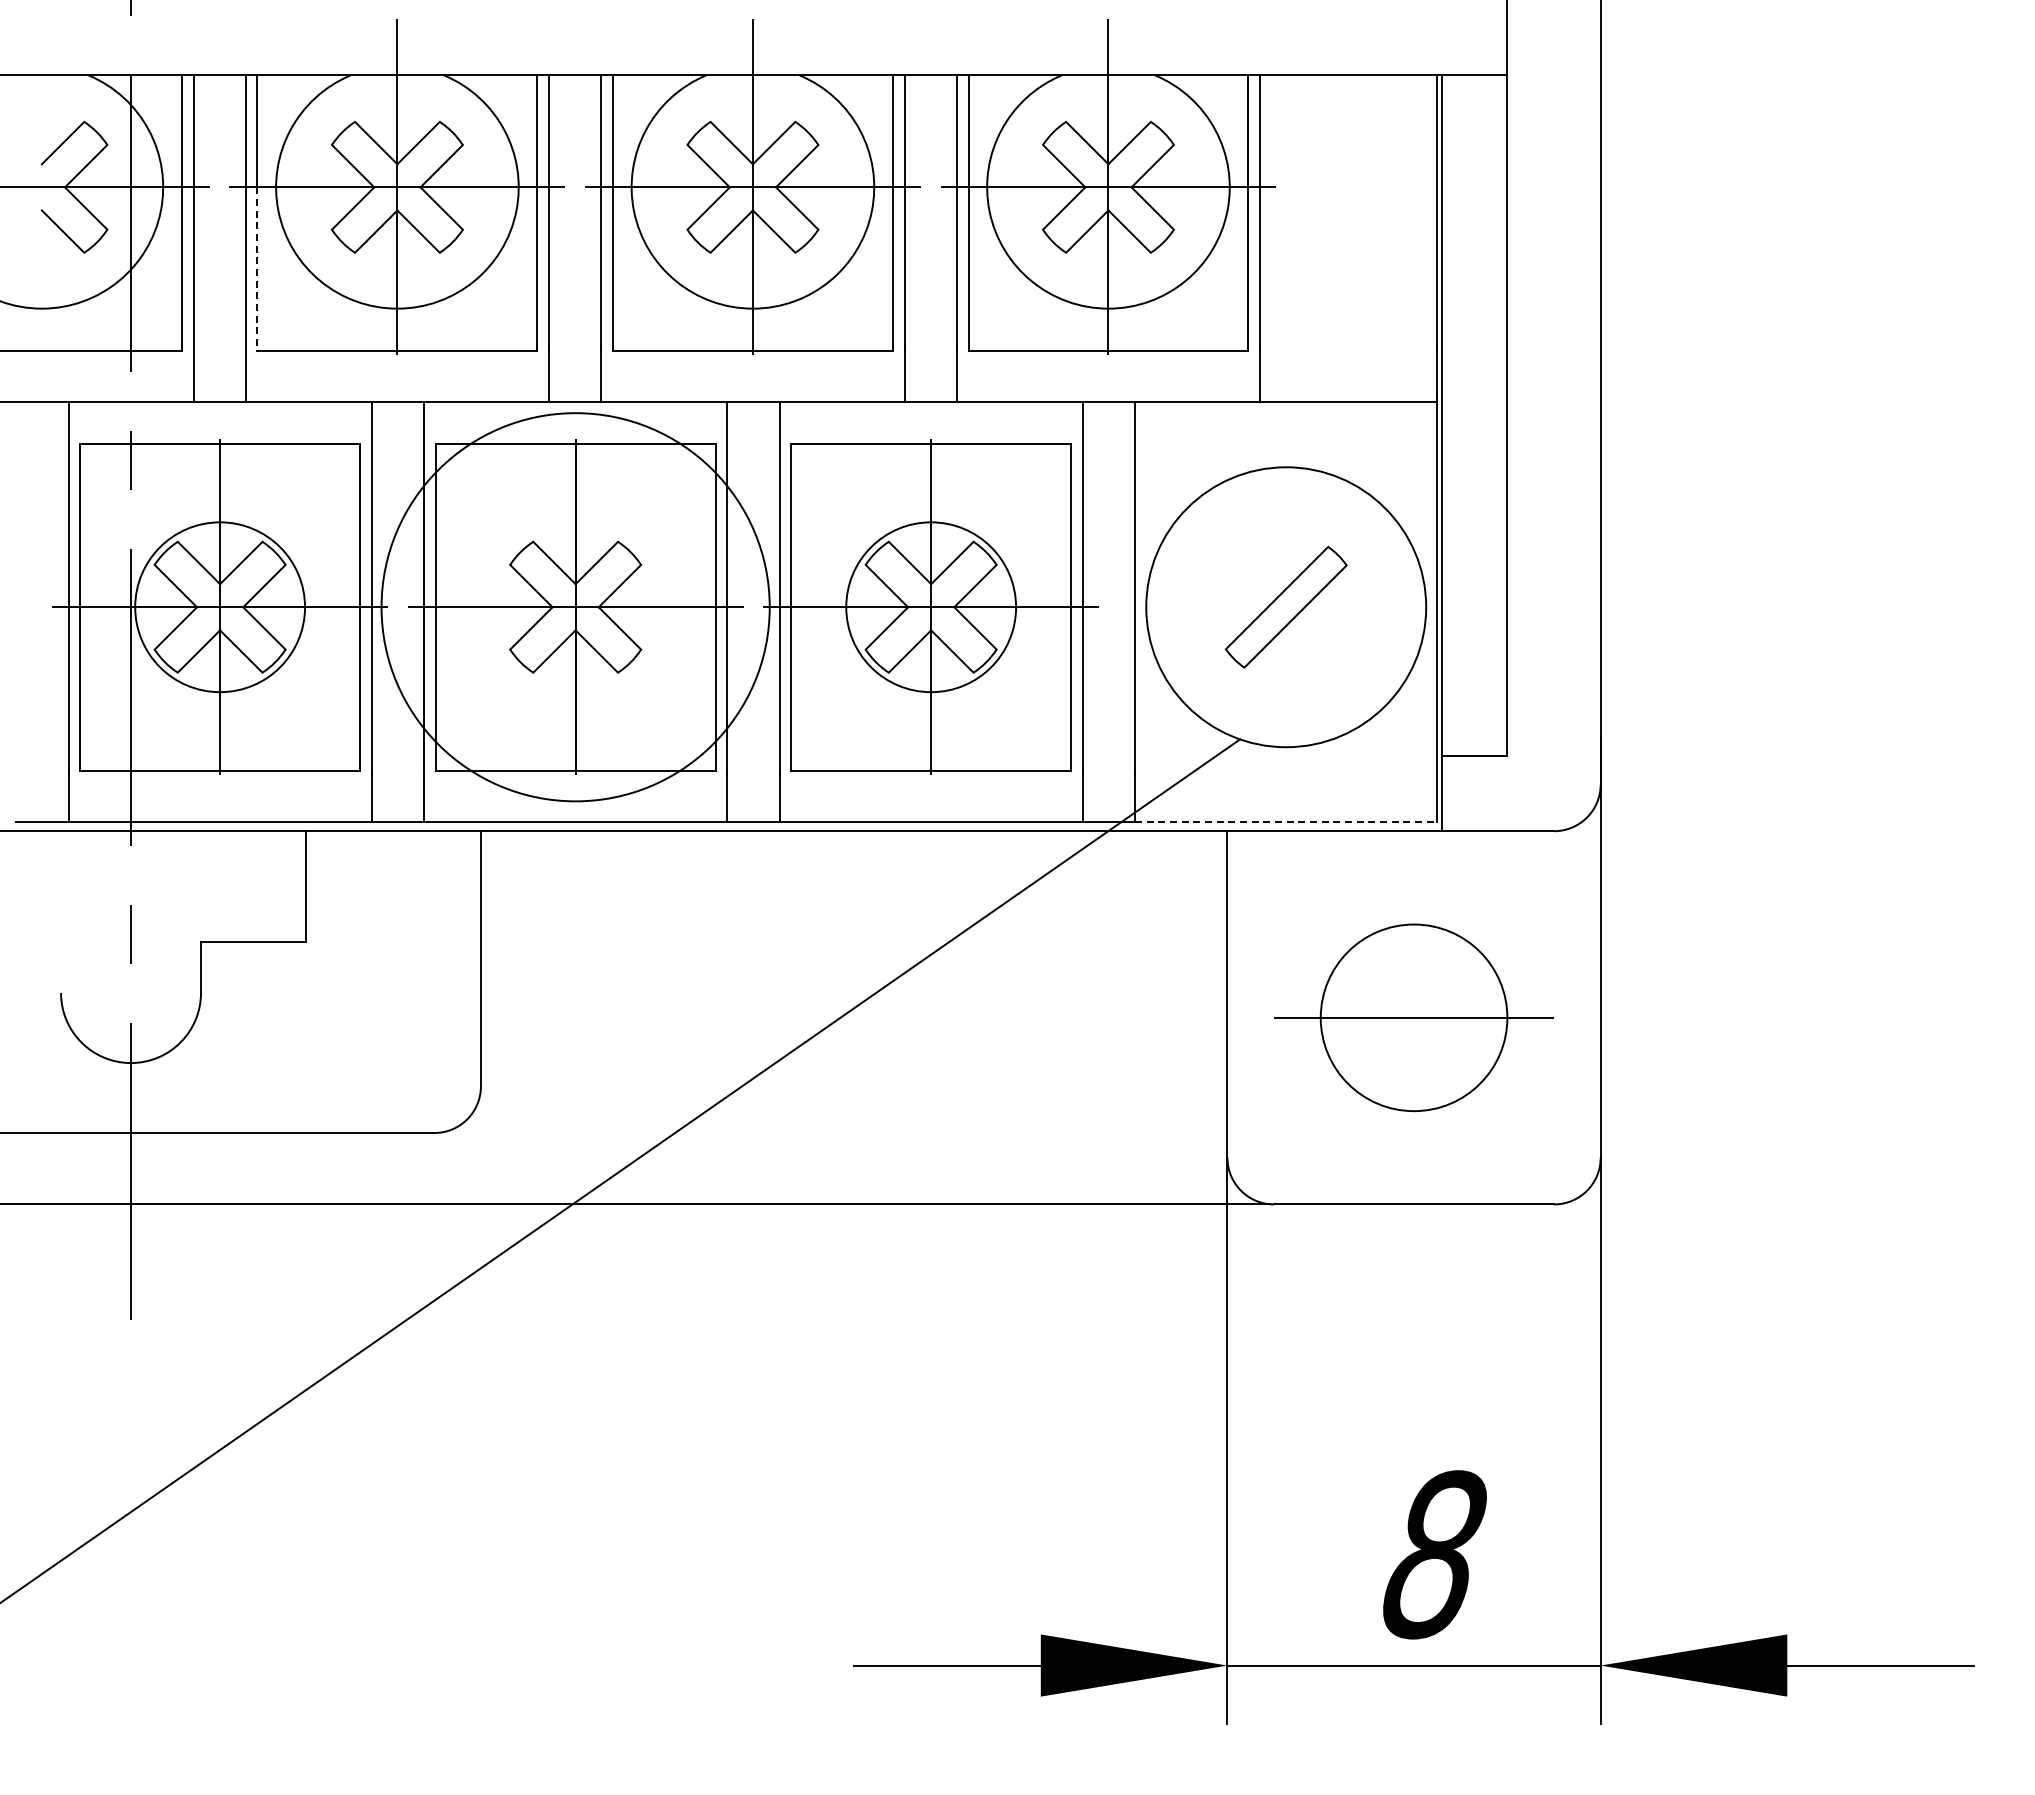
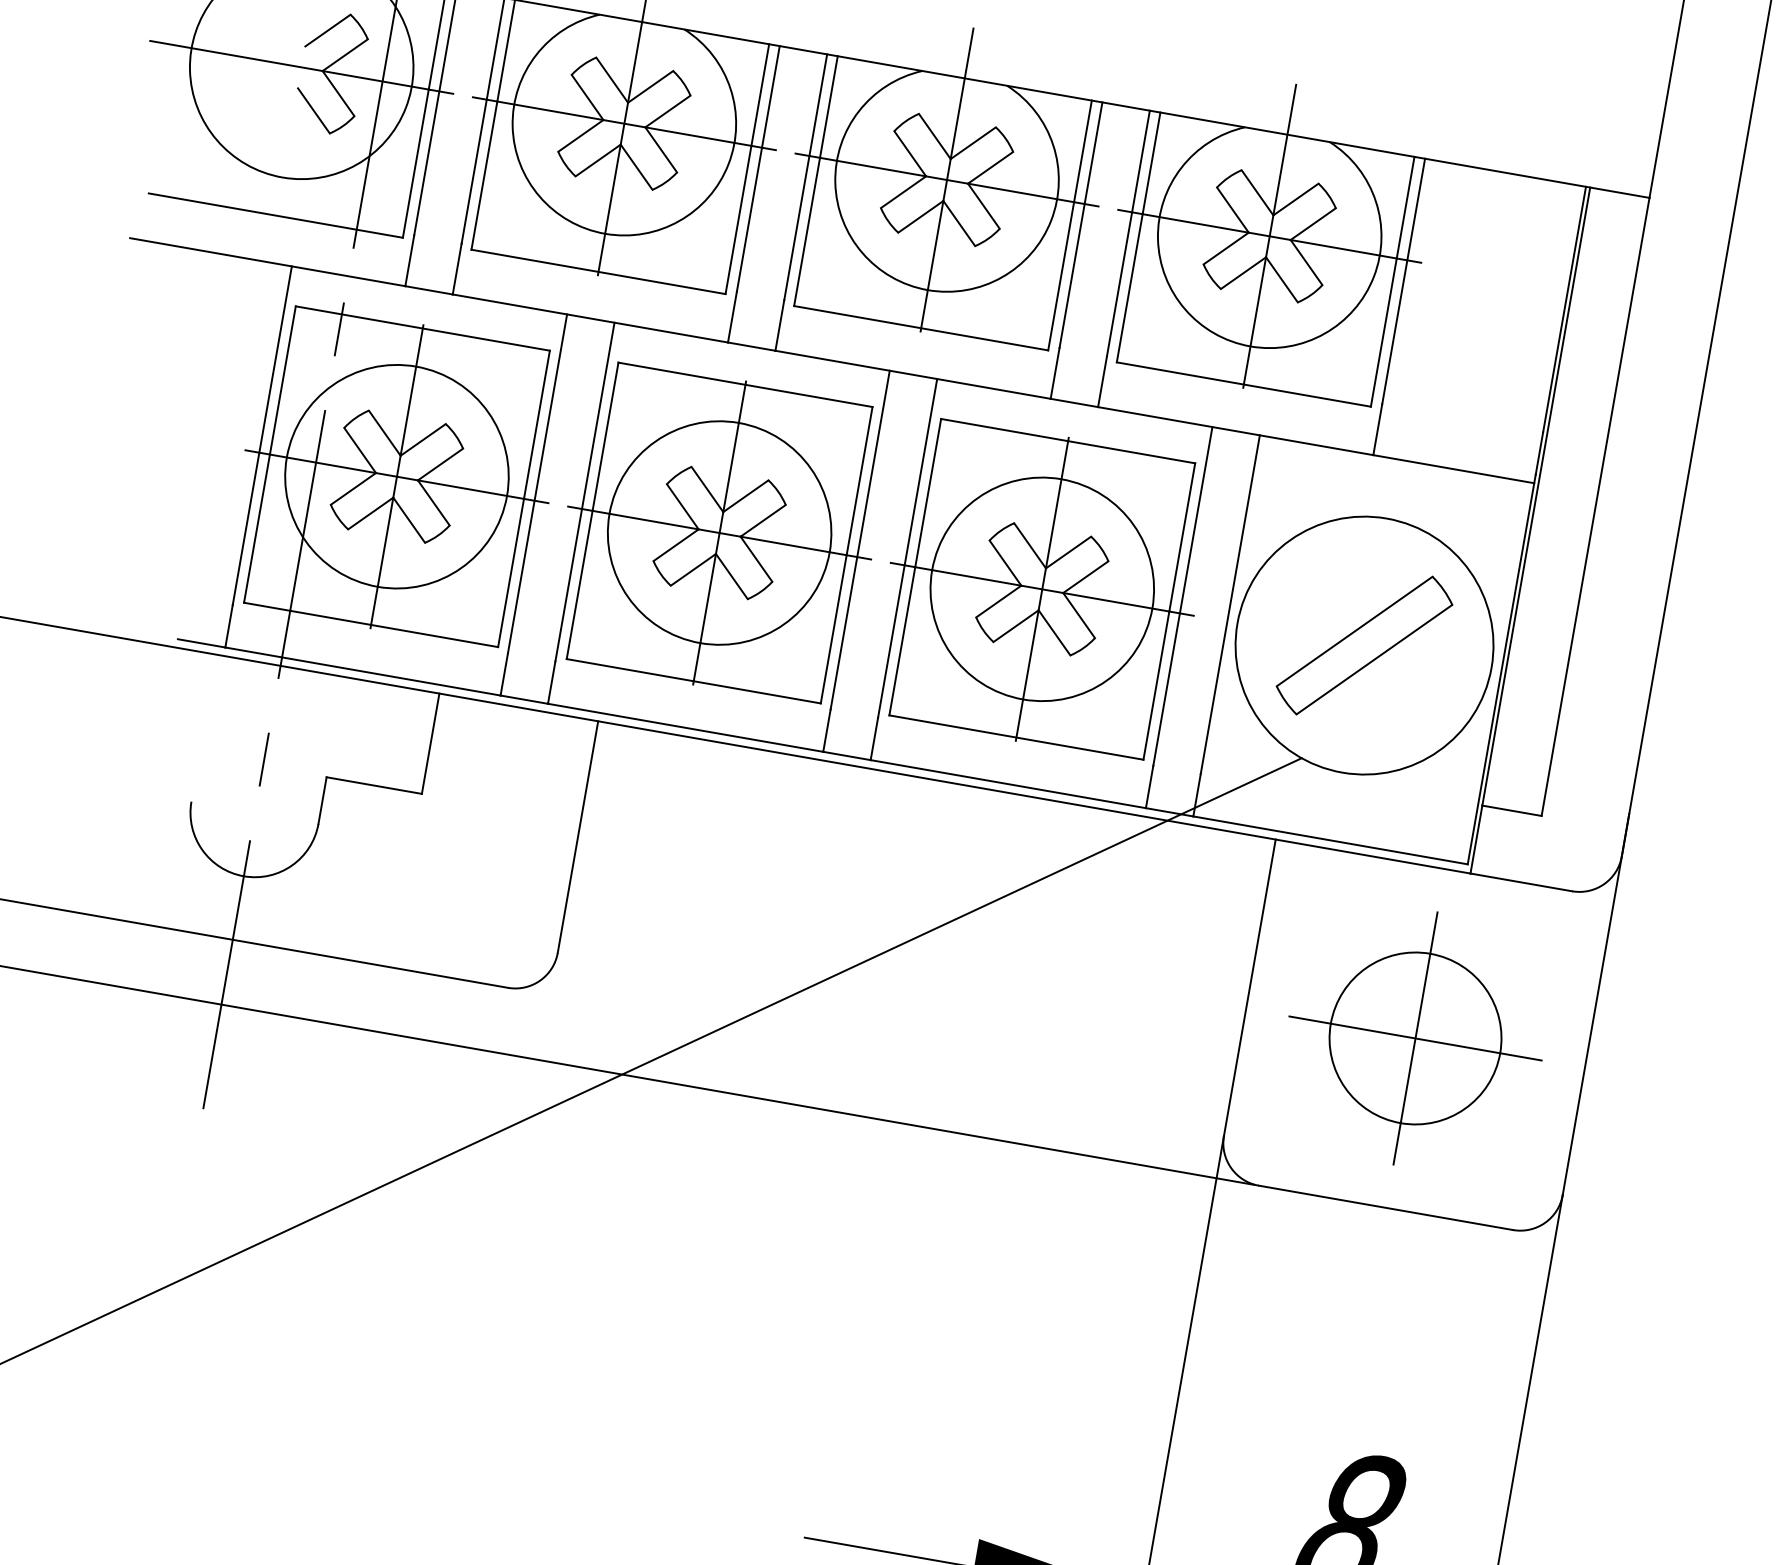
line: (257, 269) -> (484, 176), dashed -> solid
circle: (219, 606) -> (396, 475), size x1.43
circle: (575, 606) -> (719, 532), size x0.62
circle: (930, 606) -> (1041, 588), size x1.43
part: (1286, 607) -> (1364, 645), size x1.43
line: (1286, 821) -> (1330, 840), dashed -> solid
line: (1414, 1017) -> (1415, 1038), added

